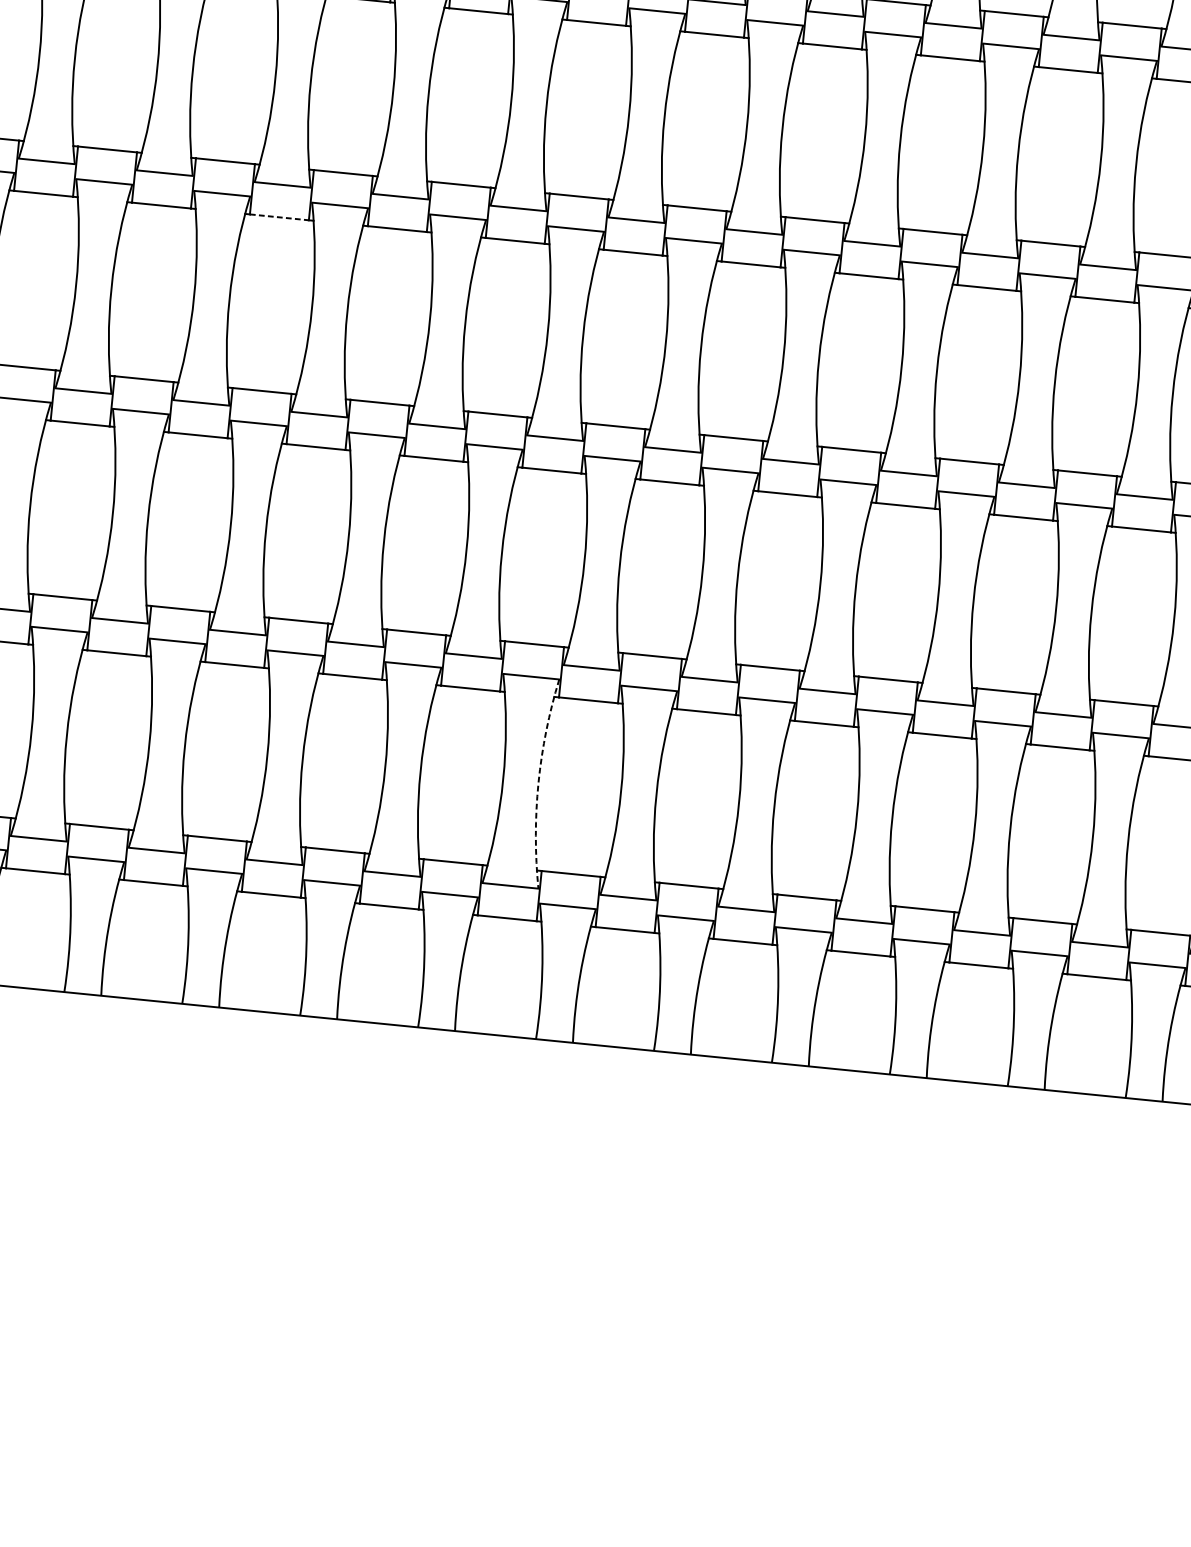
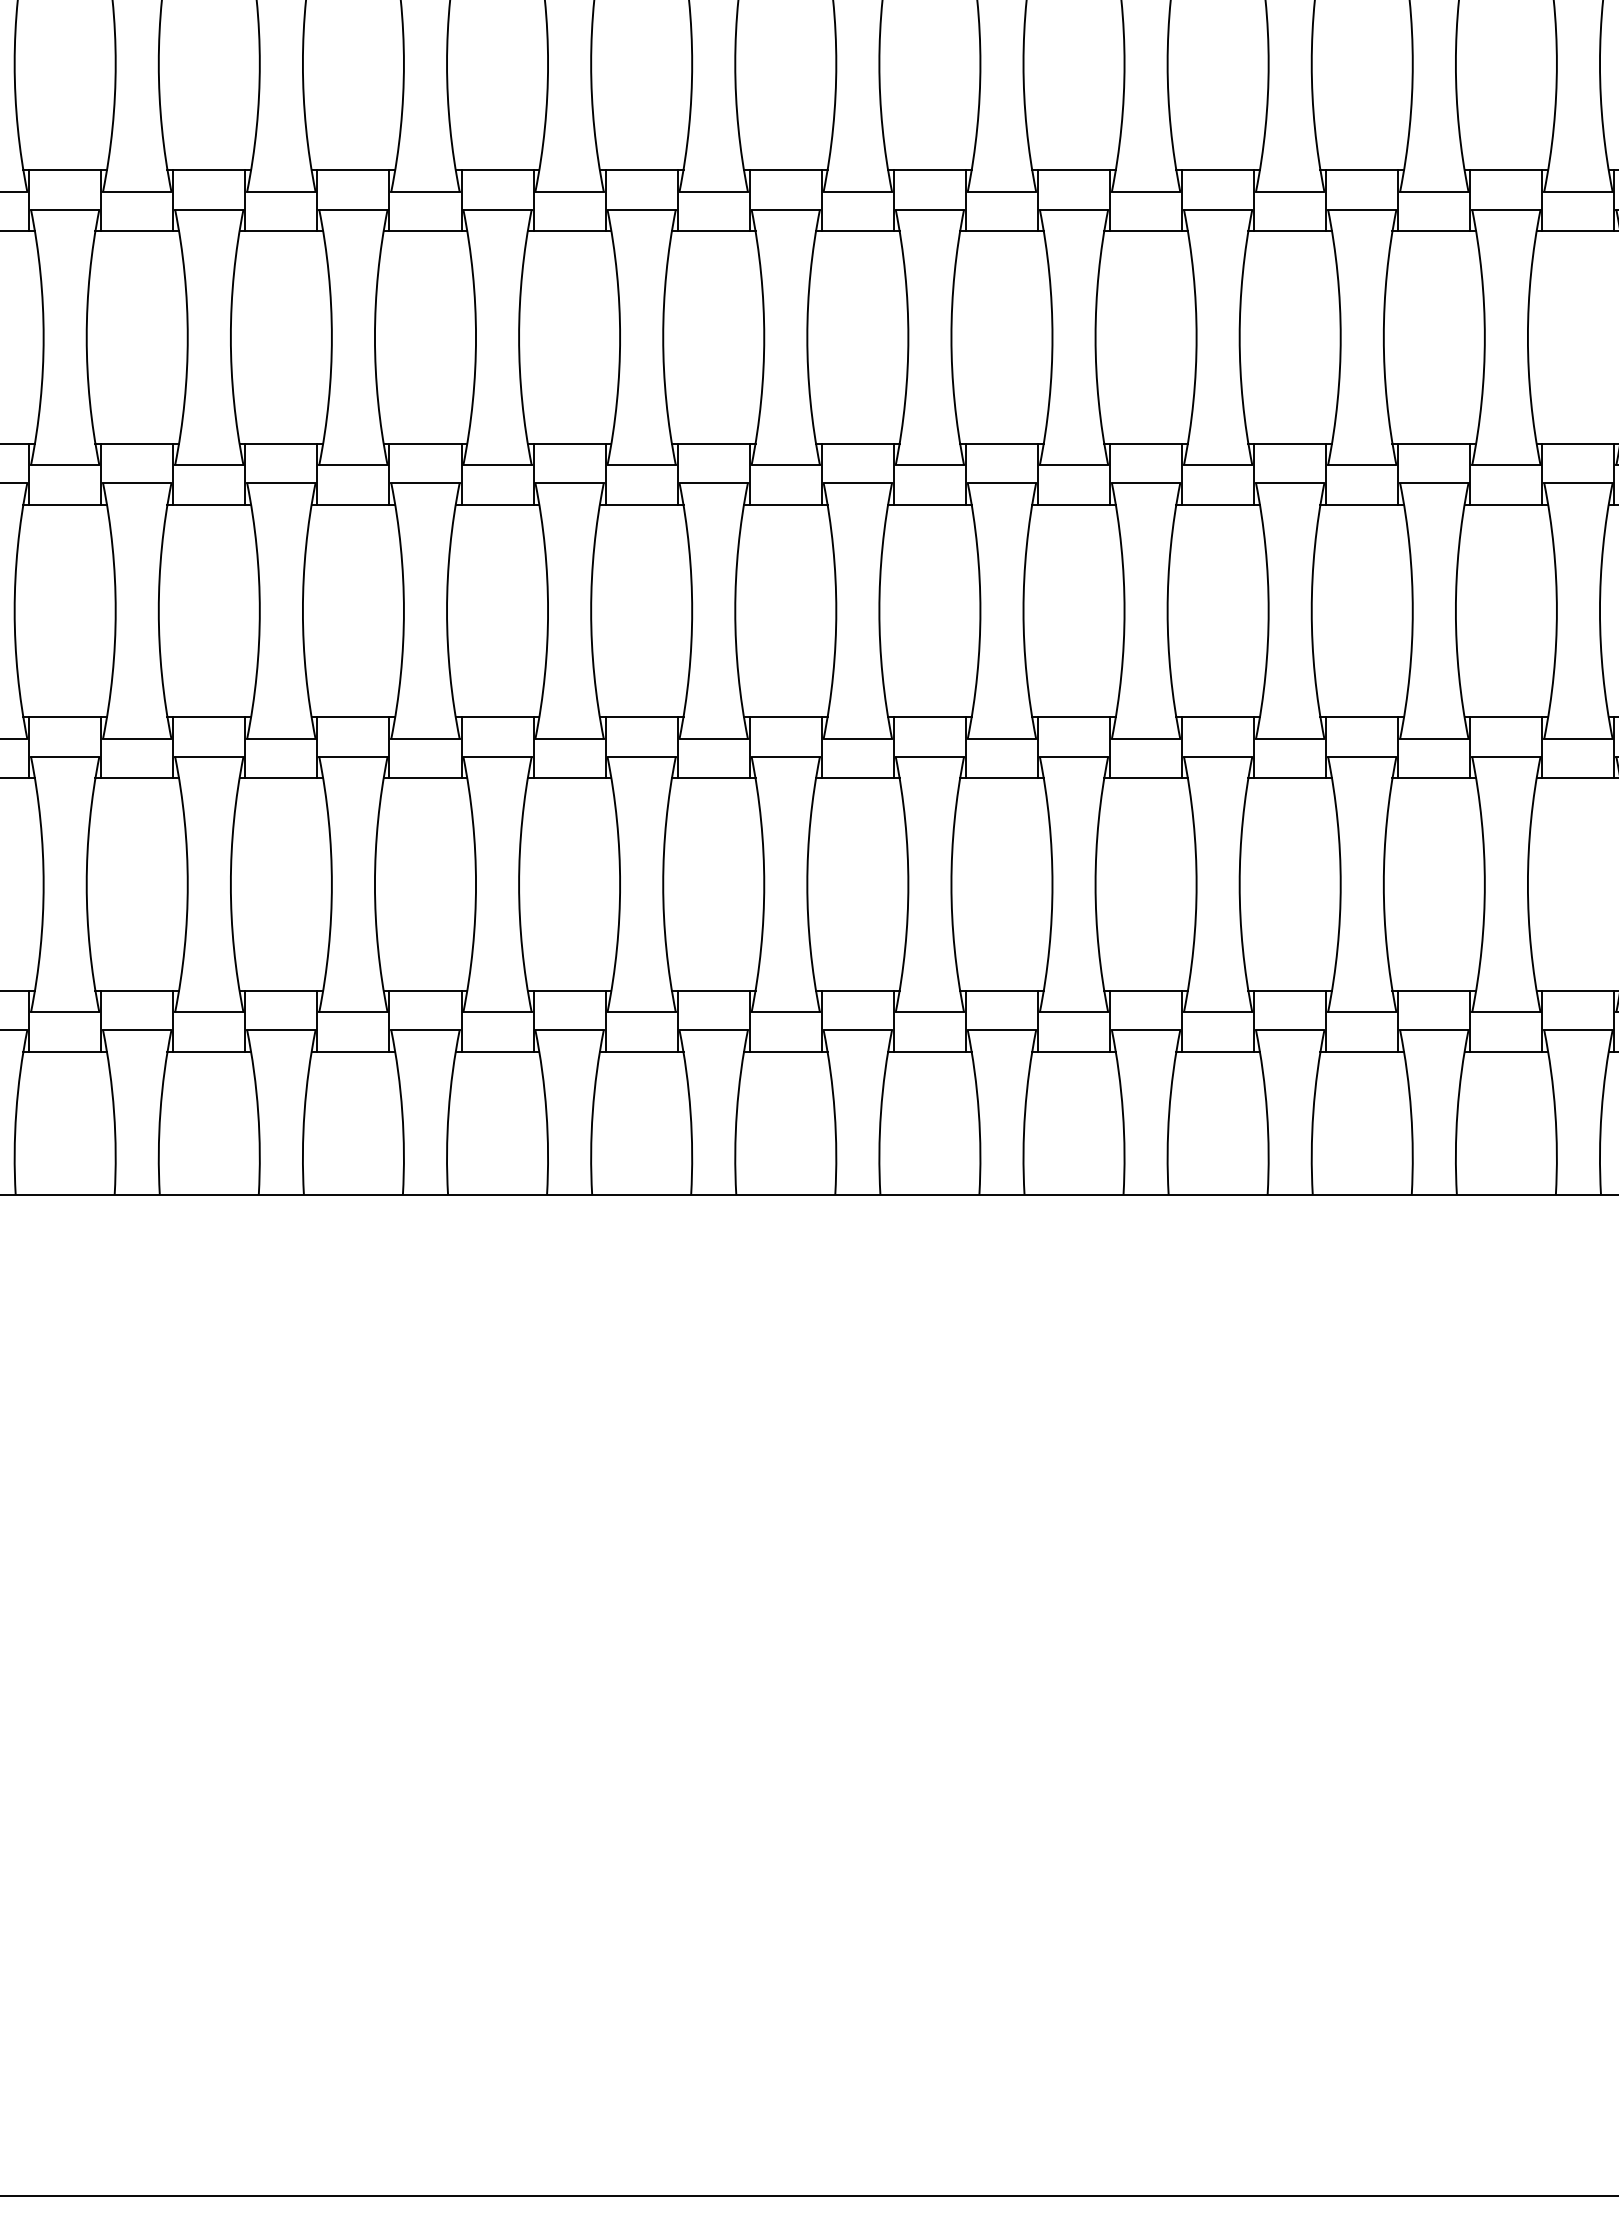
line: (279, 217) -> (425, 231), dashed -> solid
arc: (538, 782) -> (807, 884), dashed -> solid

